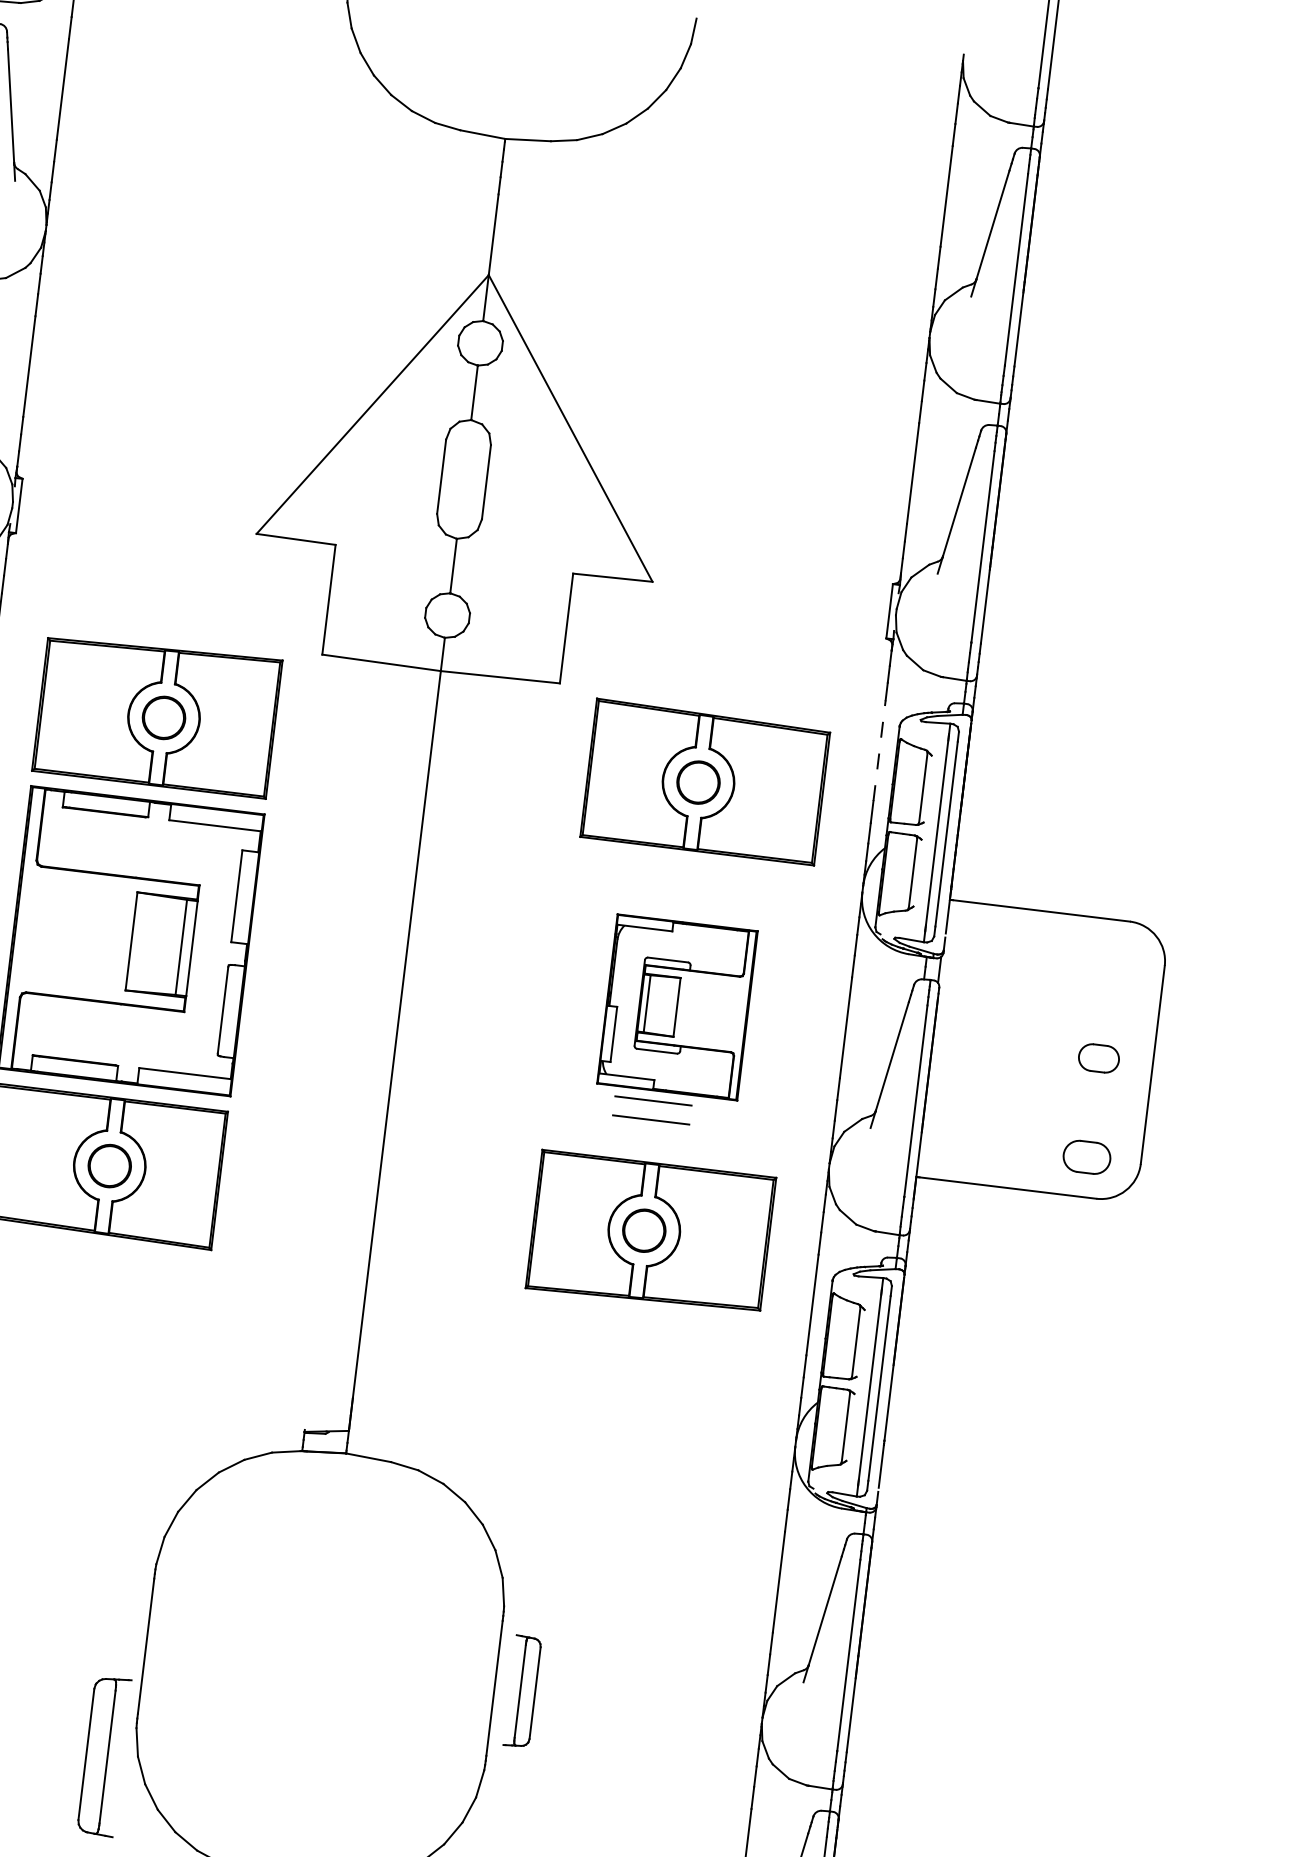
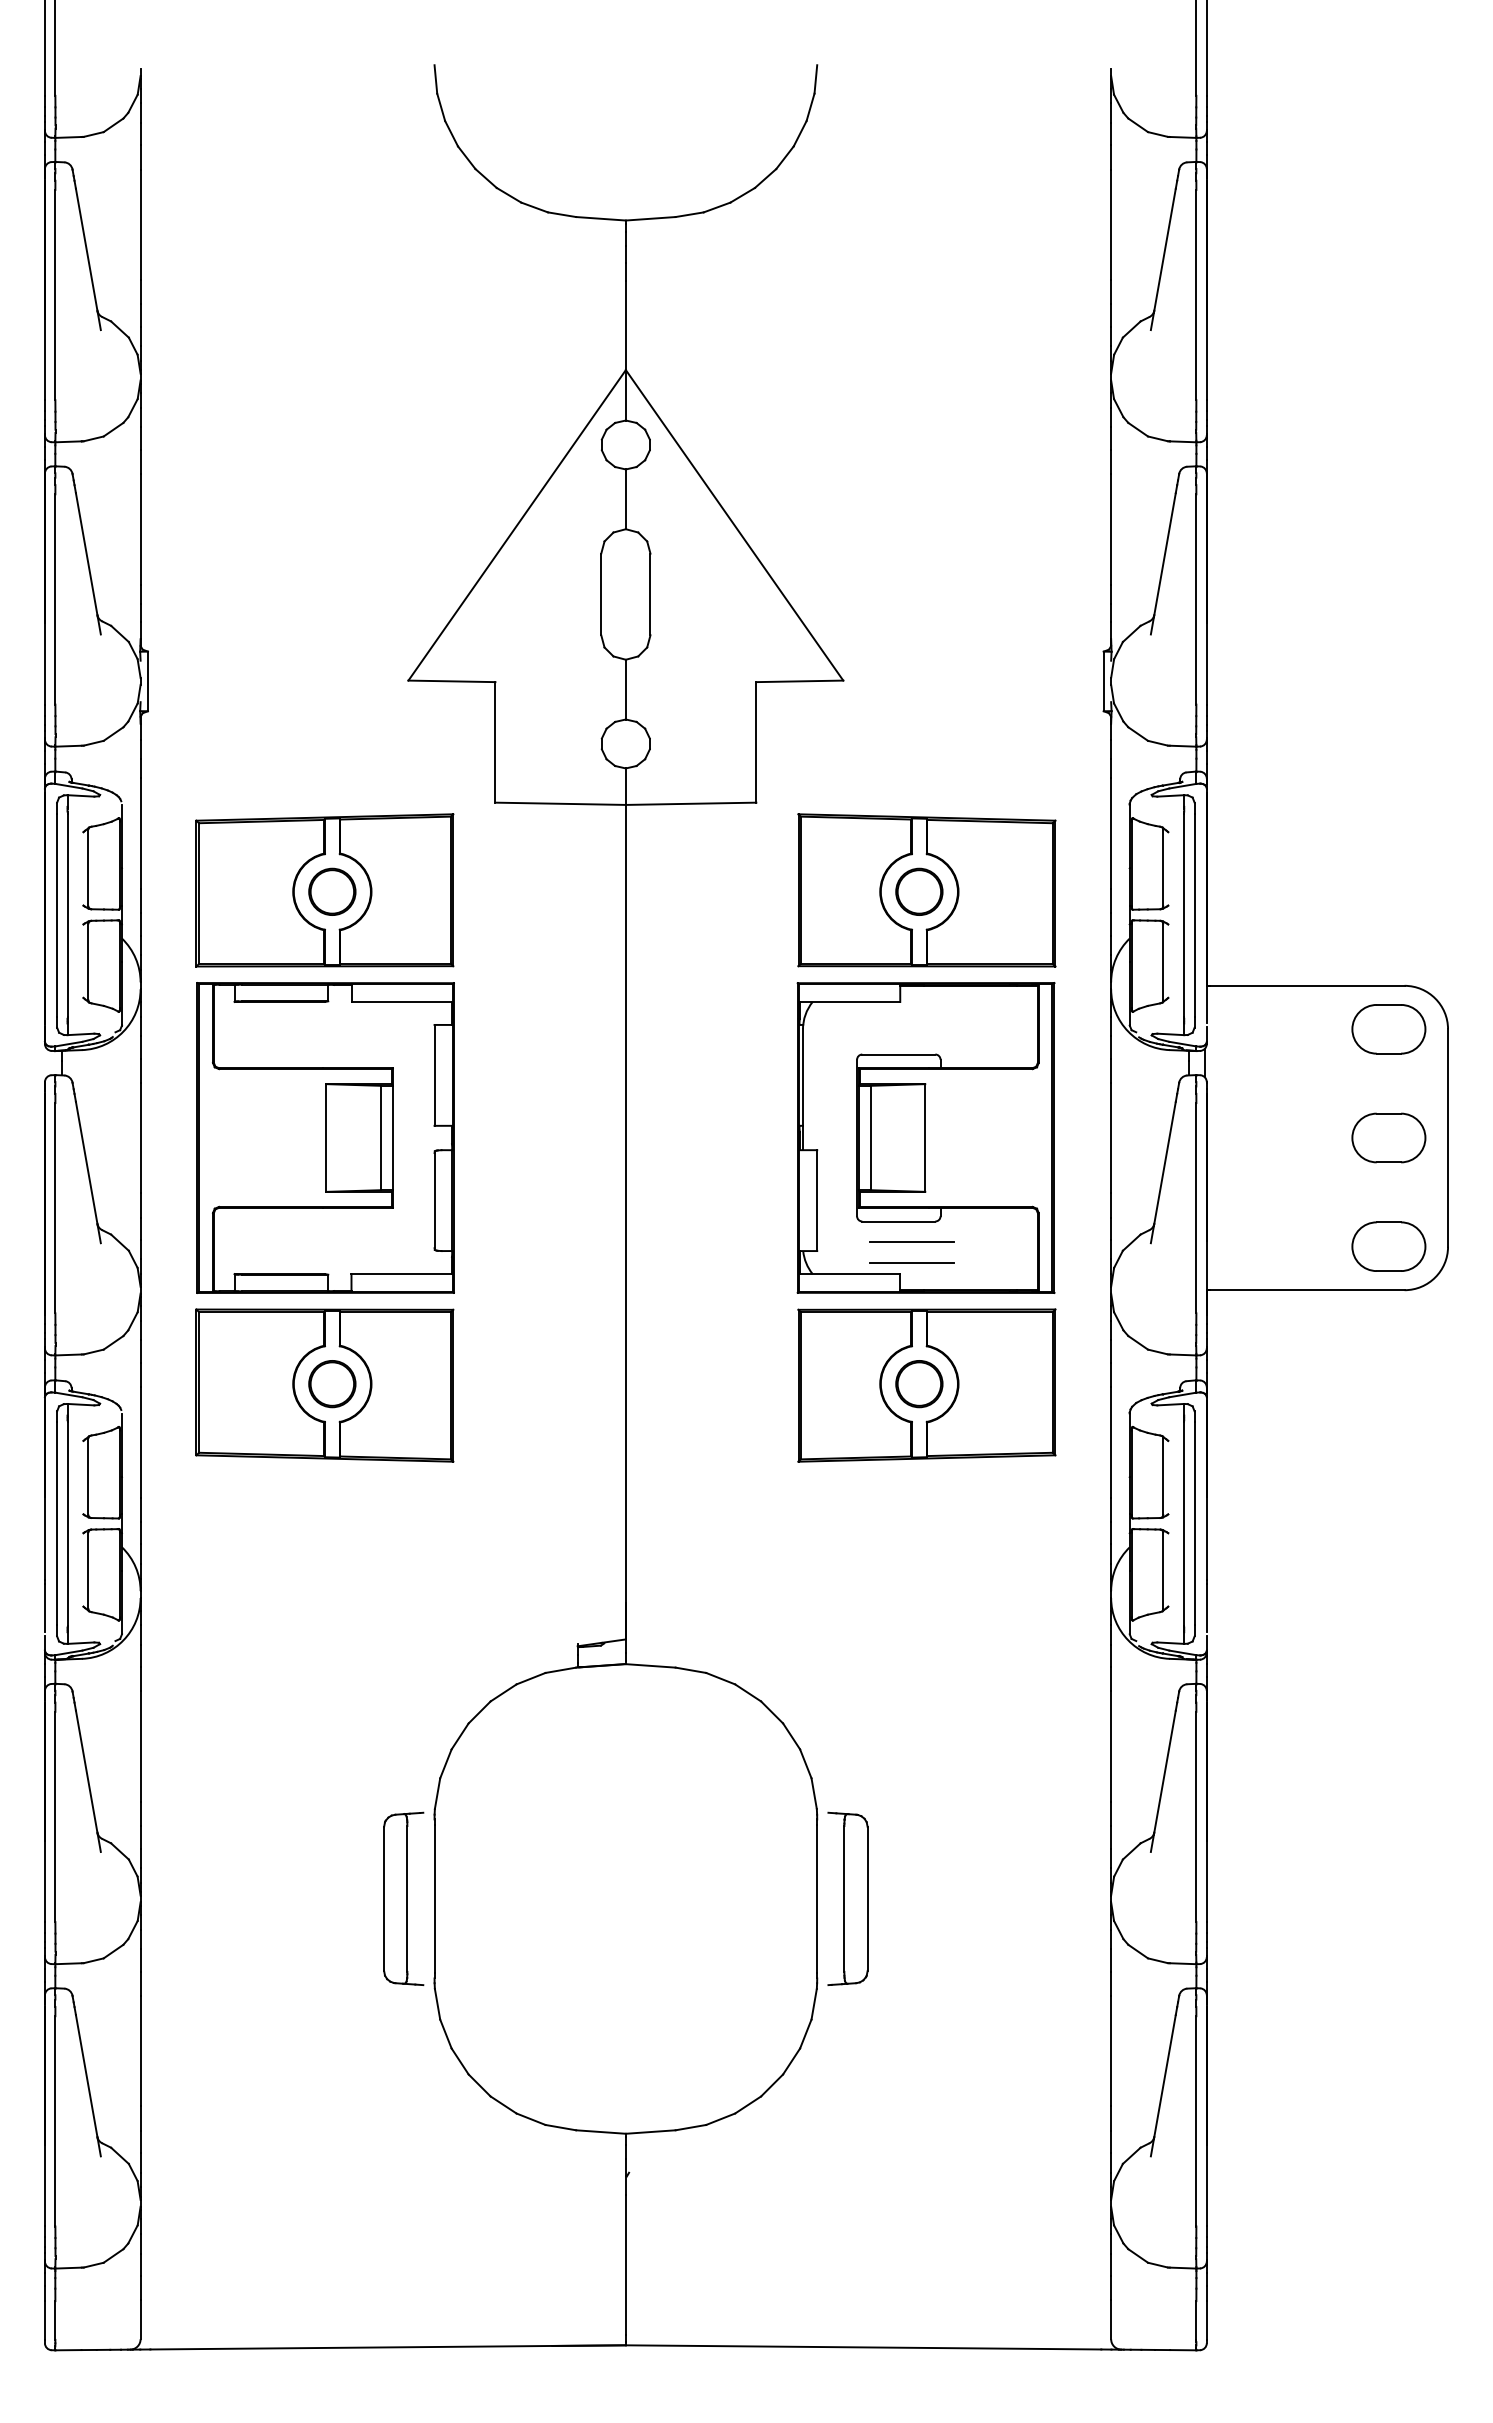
line: (879, 750) -> (1111, 833), dashed -> solid
part: (1110, 959) -> (1388, 1029), added
part: (677, 1006) -> (925, 1137), size x1.67
part: (1098, 1057) -> (1388, 1137), size x1.67
part: (1086, 1157) -> (1388, 1246), size x1.43
part: (522, 1691) -> (847, 1898), size x1.43
part: (104, 1756) -> (403, 1898), moved

